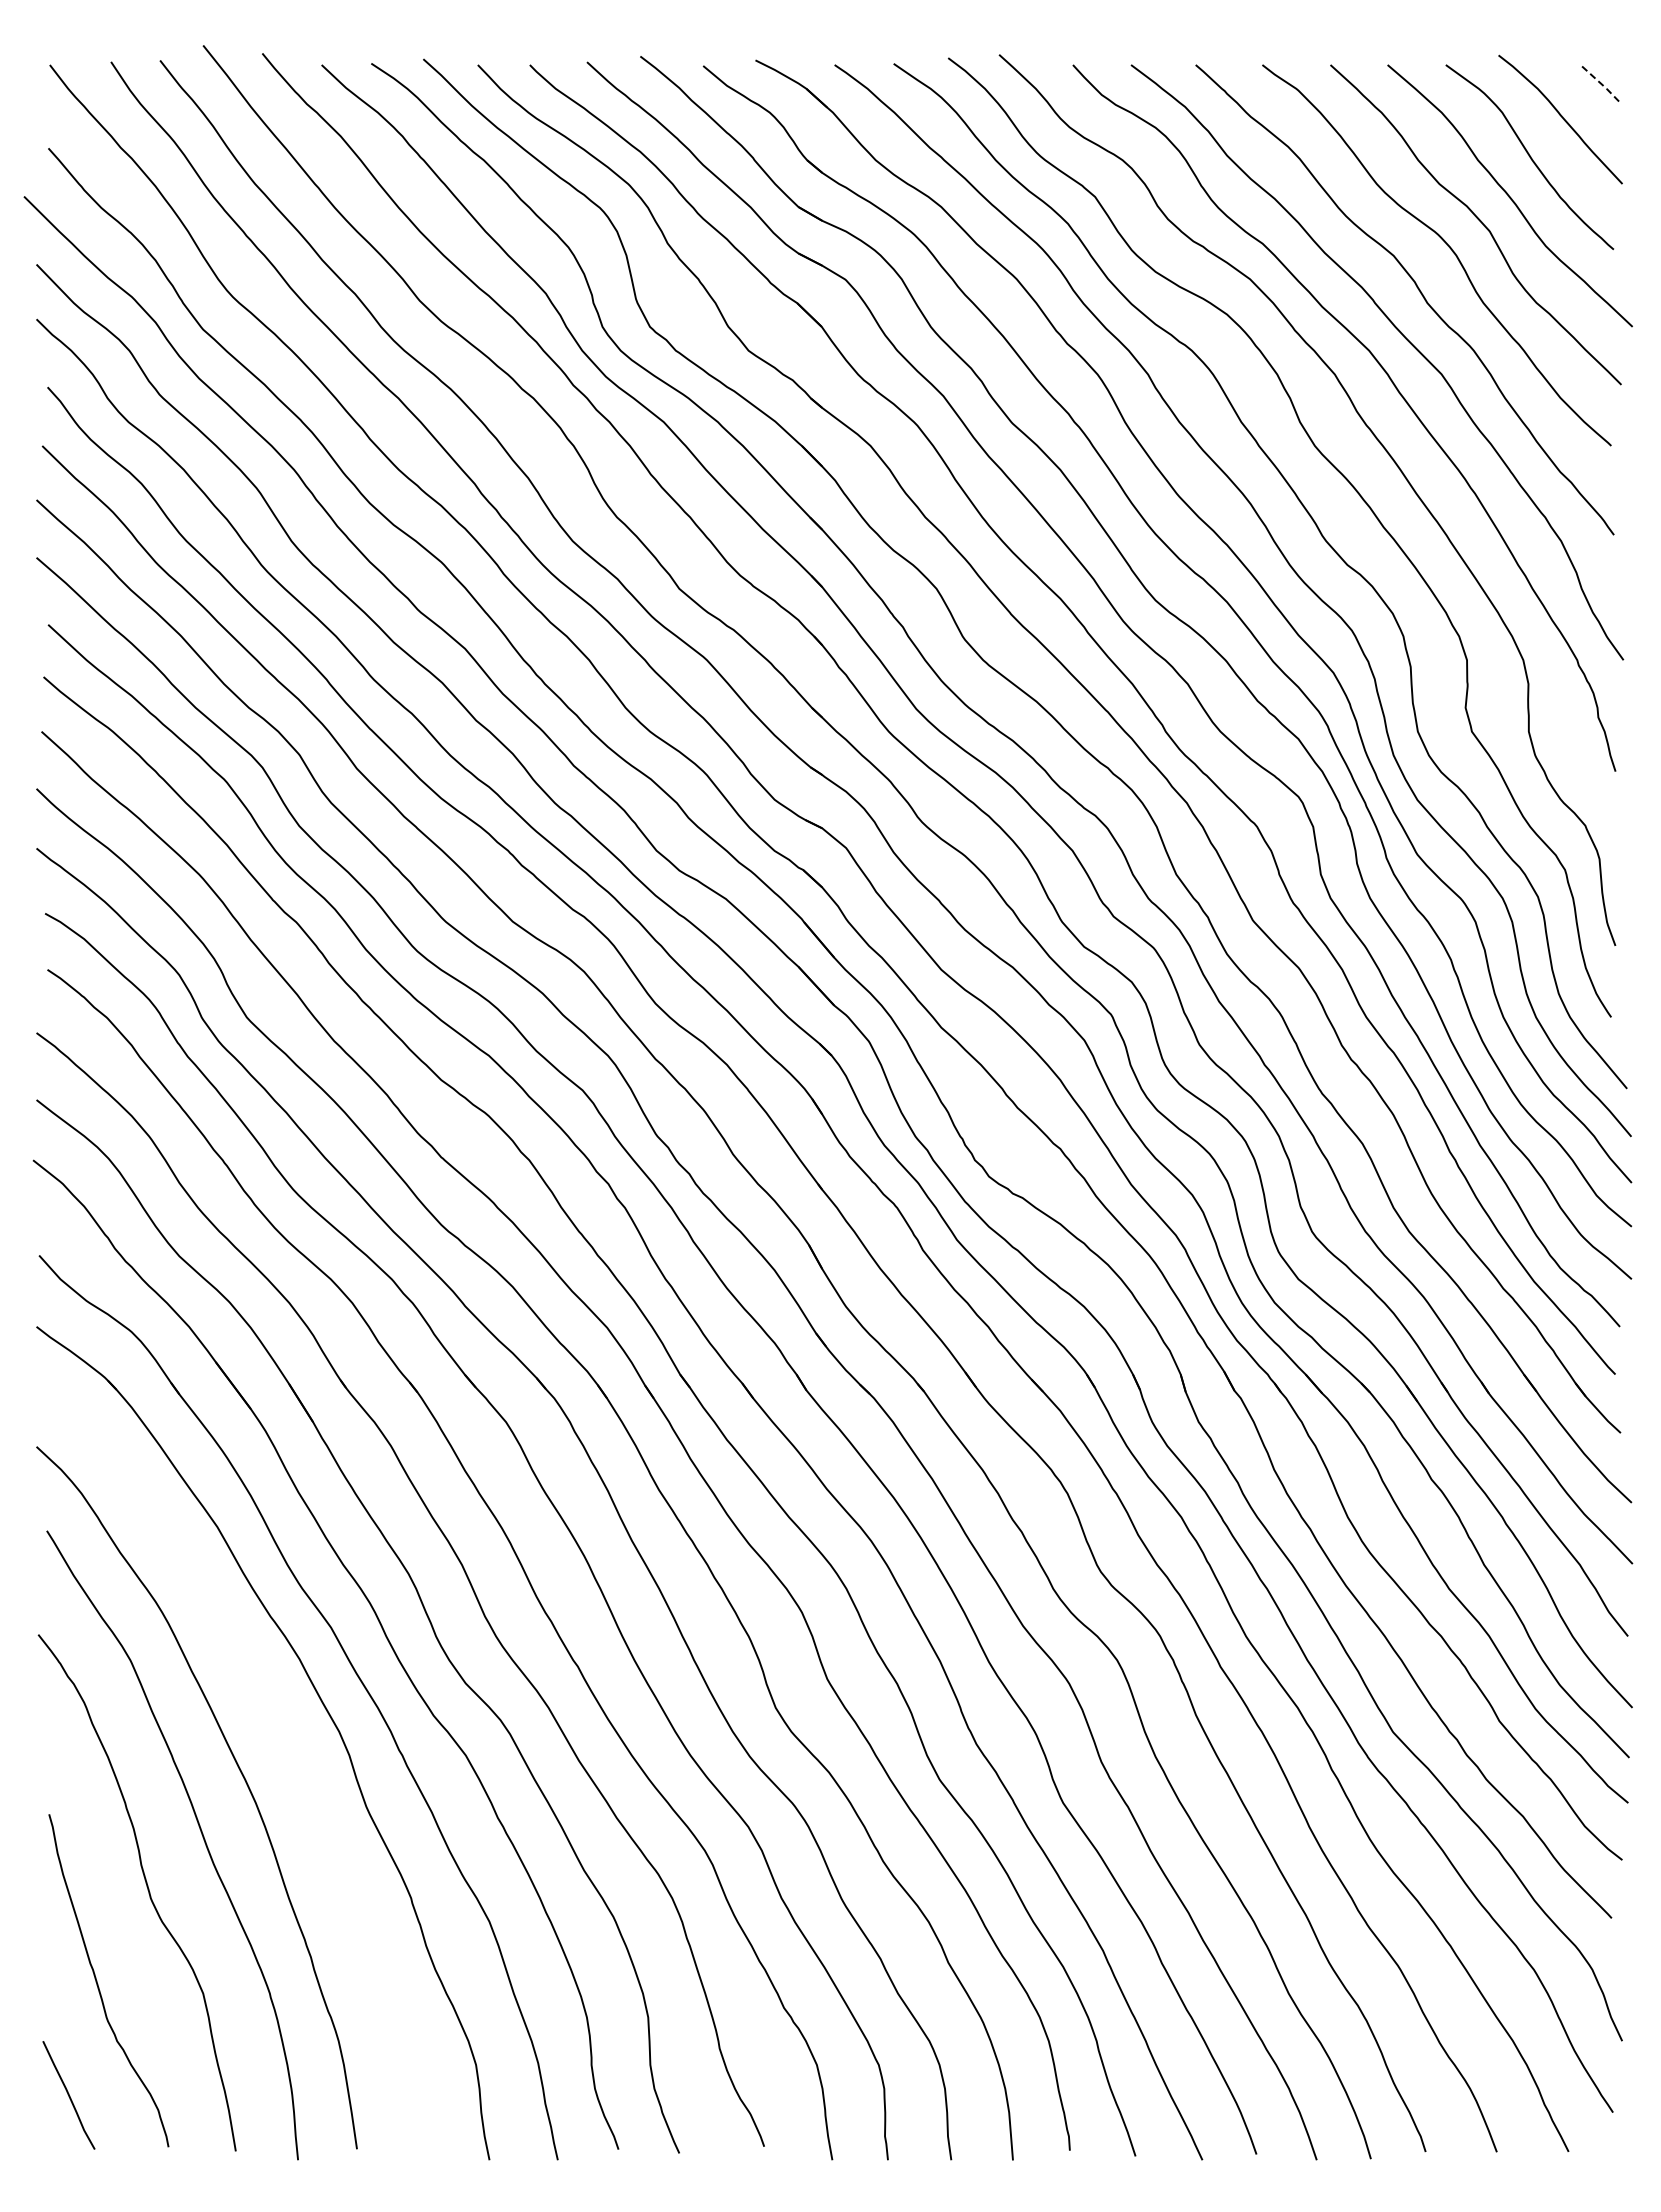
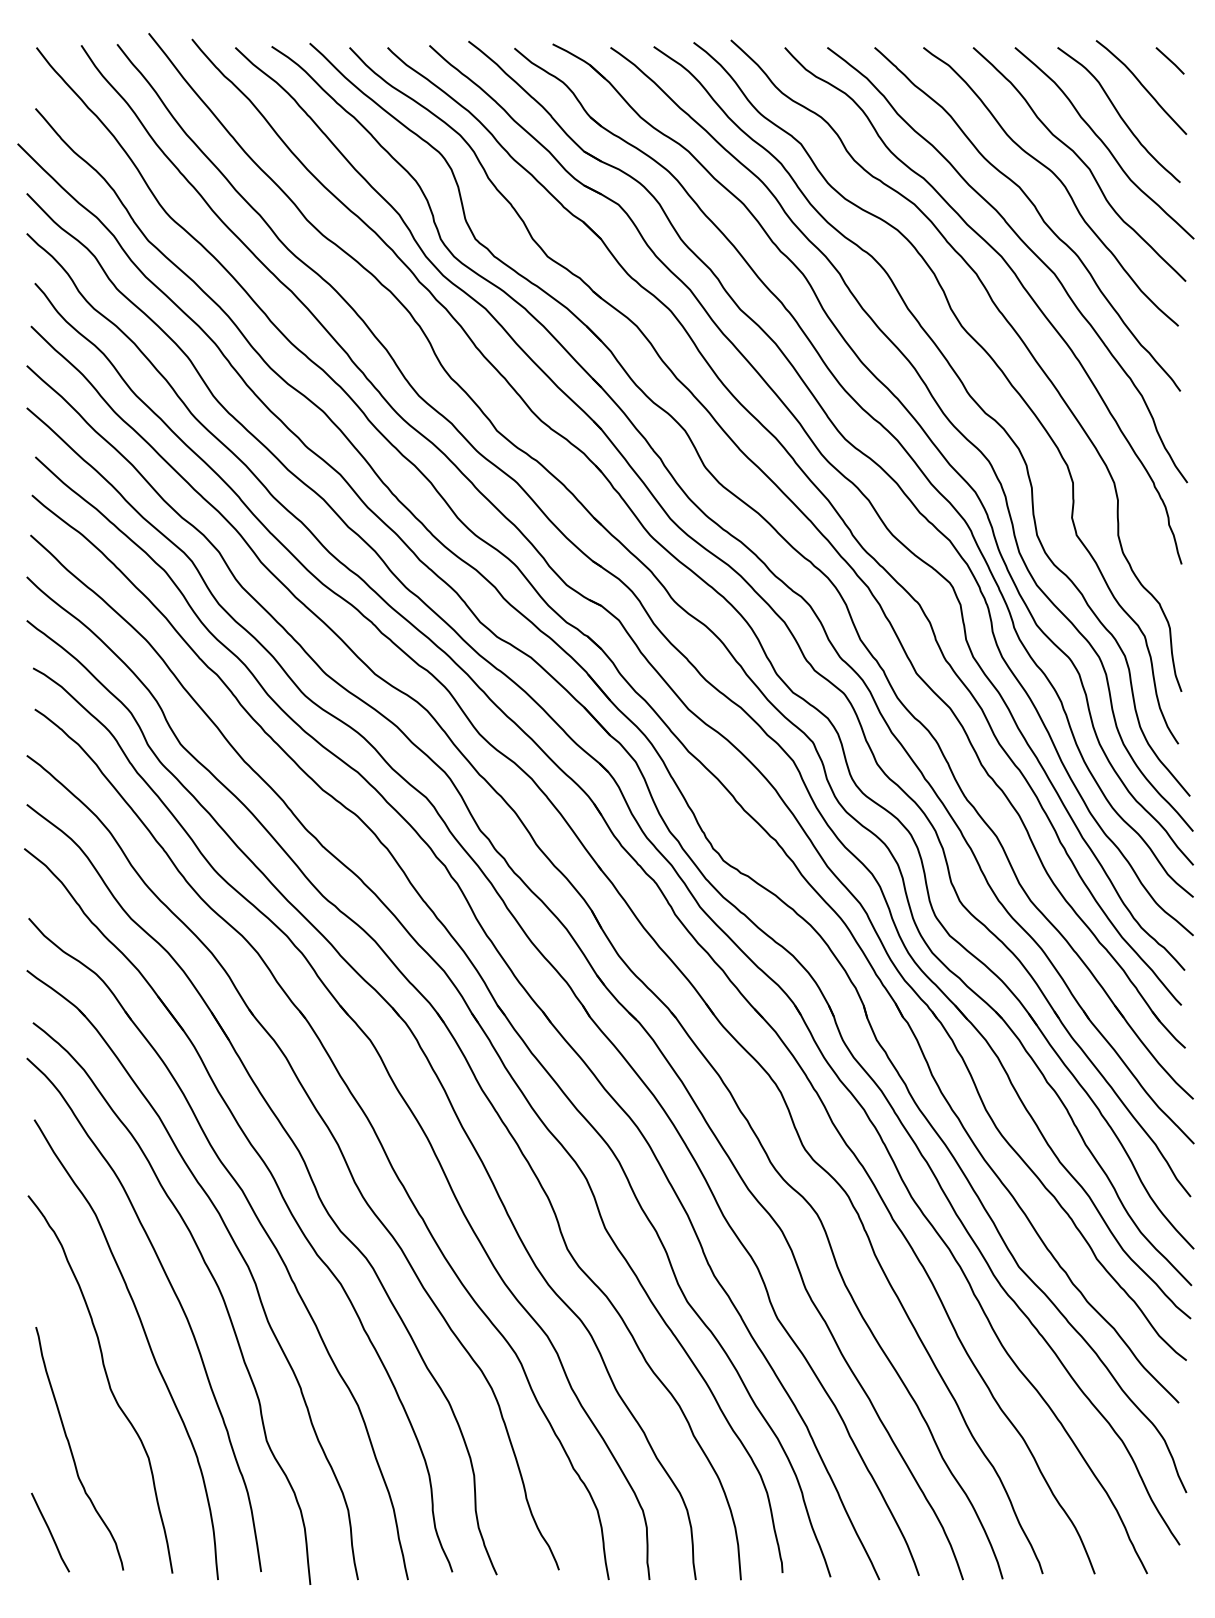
line: (1600, 82) -> (1170, 60), dashed -> solid
curve: (290, 1747) -> (212, 1278), added

